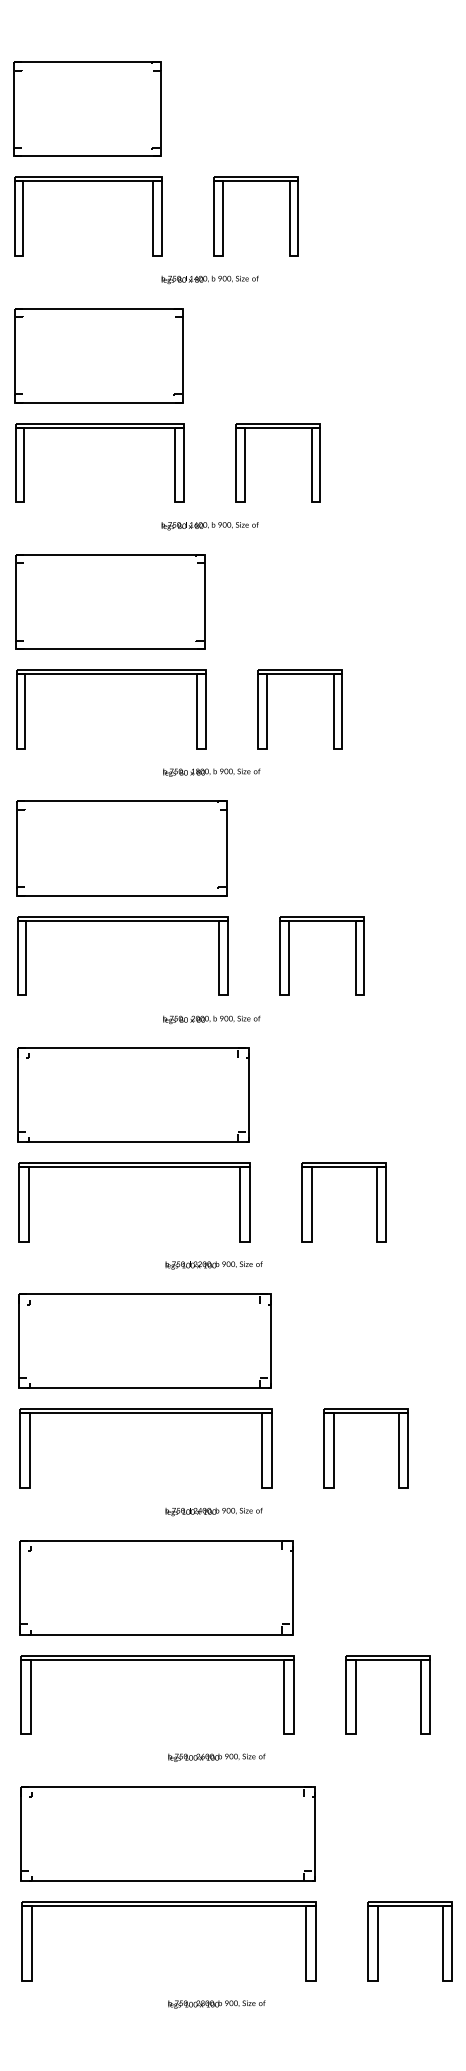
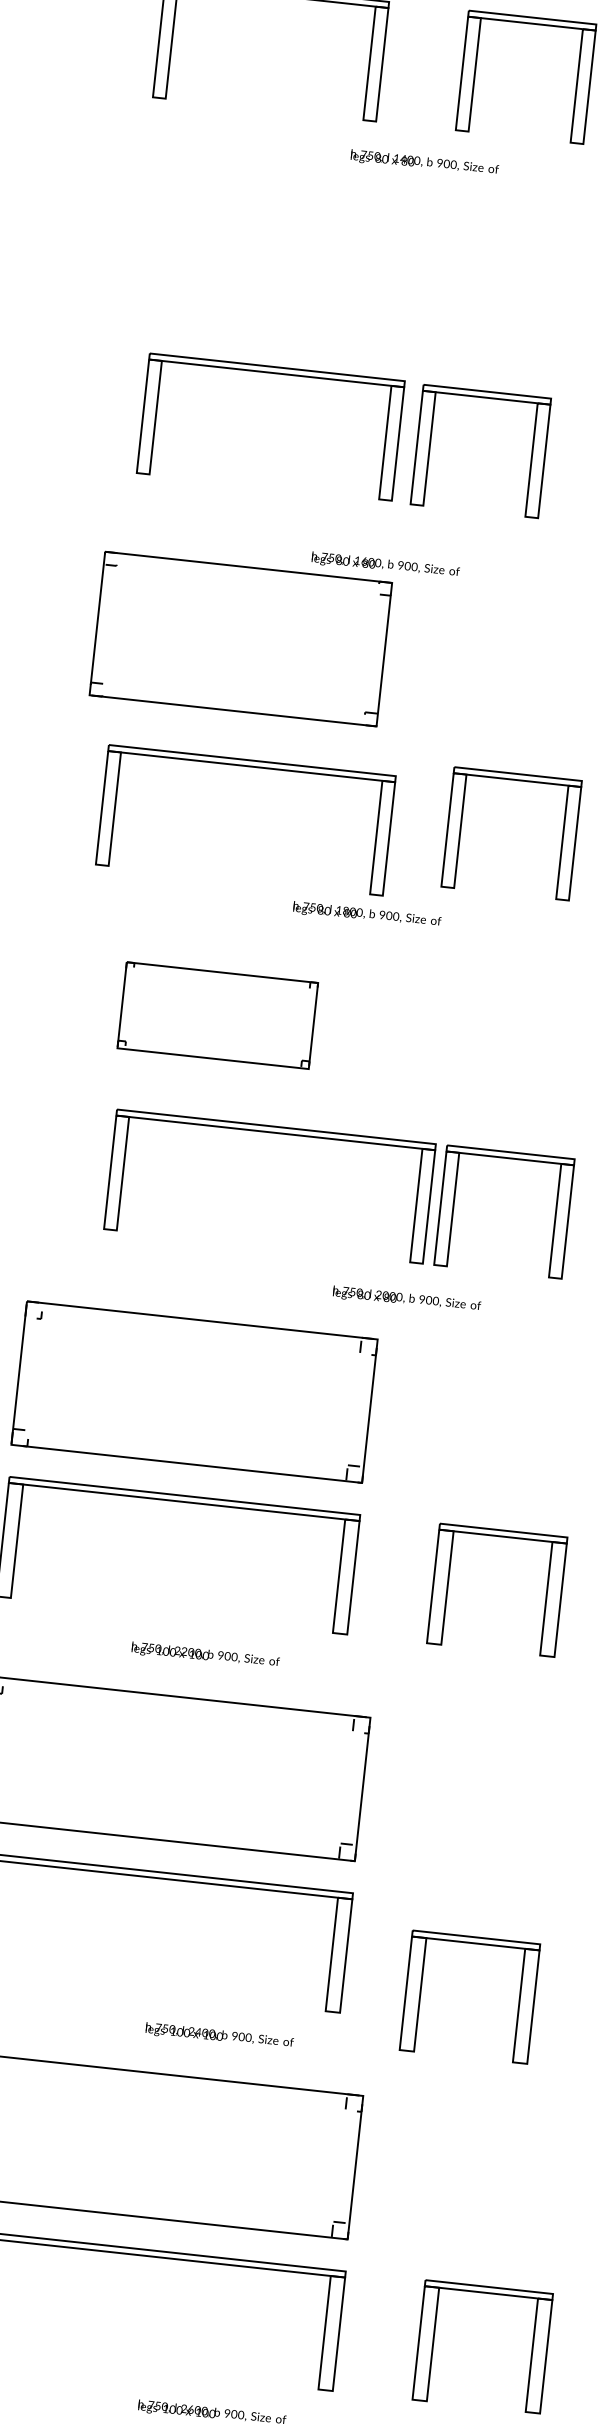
text: (209, 279) -> (423, 162), moved
part: (98, 355) -> (263, 262), removed
part: (99, 428) -> (276, 374), moved
part: (245, 462) -> (431, 445), moved
text: (209, 526) -> (384, 566), moved
part: (111, 674) -> (251, 767), moved
part: (121, 848) -> (217, 1015), size x0.6
part: (122, 921) -> (275, 1134), moved
text: (211, 1019) -> (406, 1299), moved
text: (213, 1265) -> (204, 1655), moved
part: (334, 1448) -> (421, 1991), moved
text: (213, 1512) -> (218, 2037), moved

